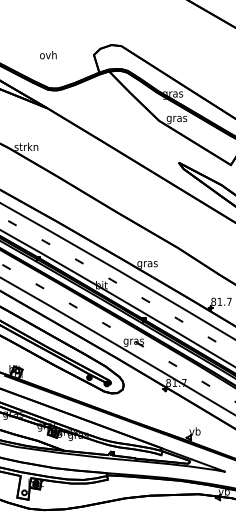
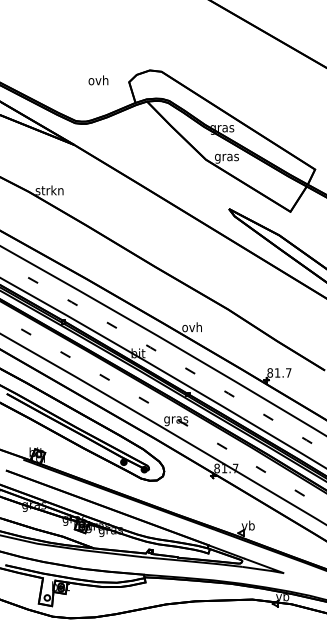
text: (48, 55) -> (98, 80), moved
text: (147, 264) -> (192, 328), gras -> ovh

